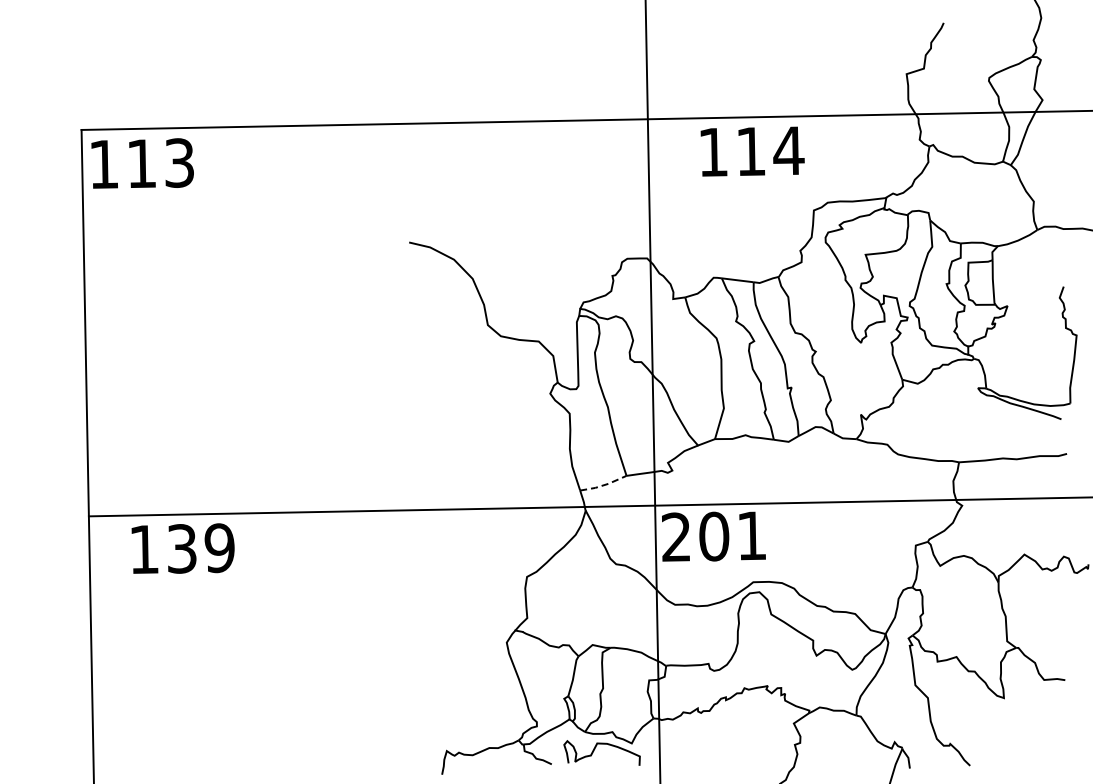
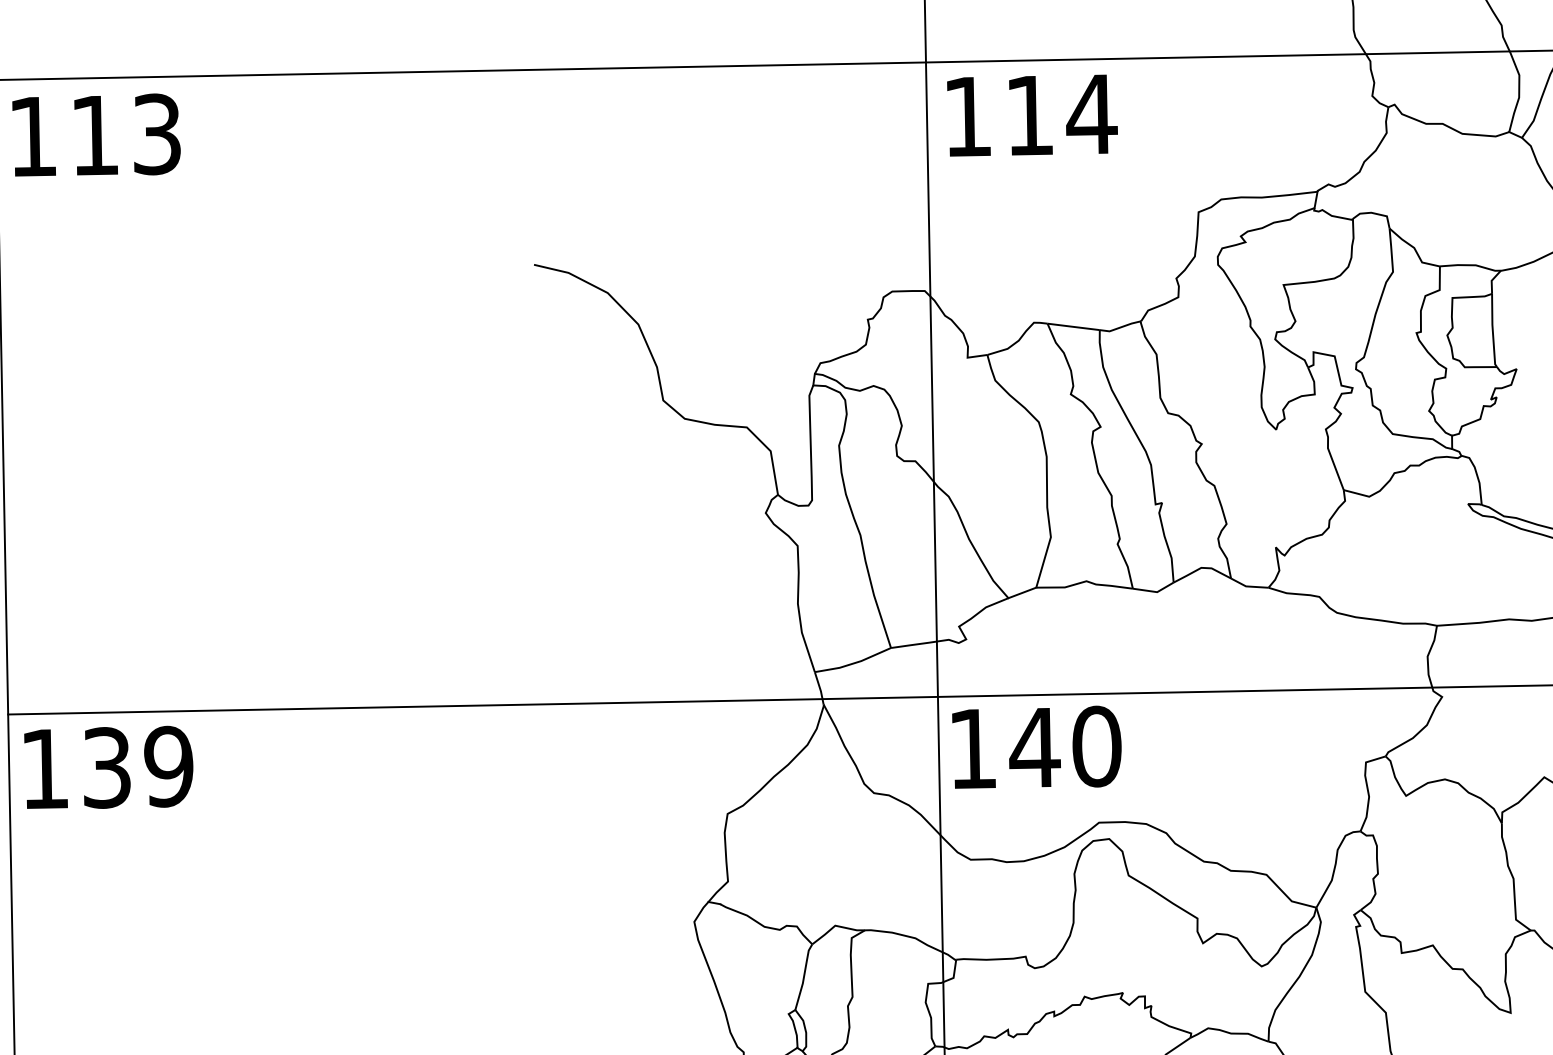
text: (752, 151) -> (1032, 115), moved
line: (603, 485) -> (853, 663), dashed -> solid
text: (714, 536) -> (1035, 747), 201 -> 140
text: (182, 548) -> (107, 767), moved

